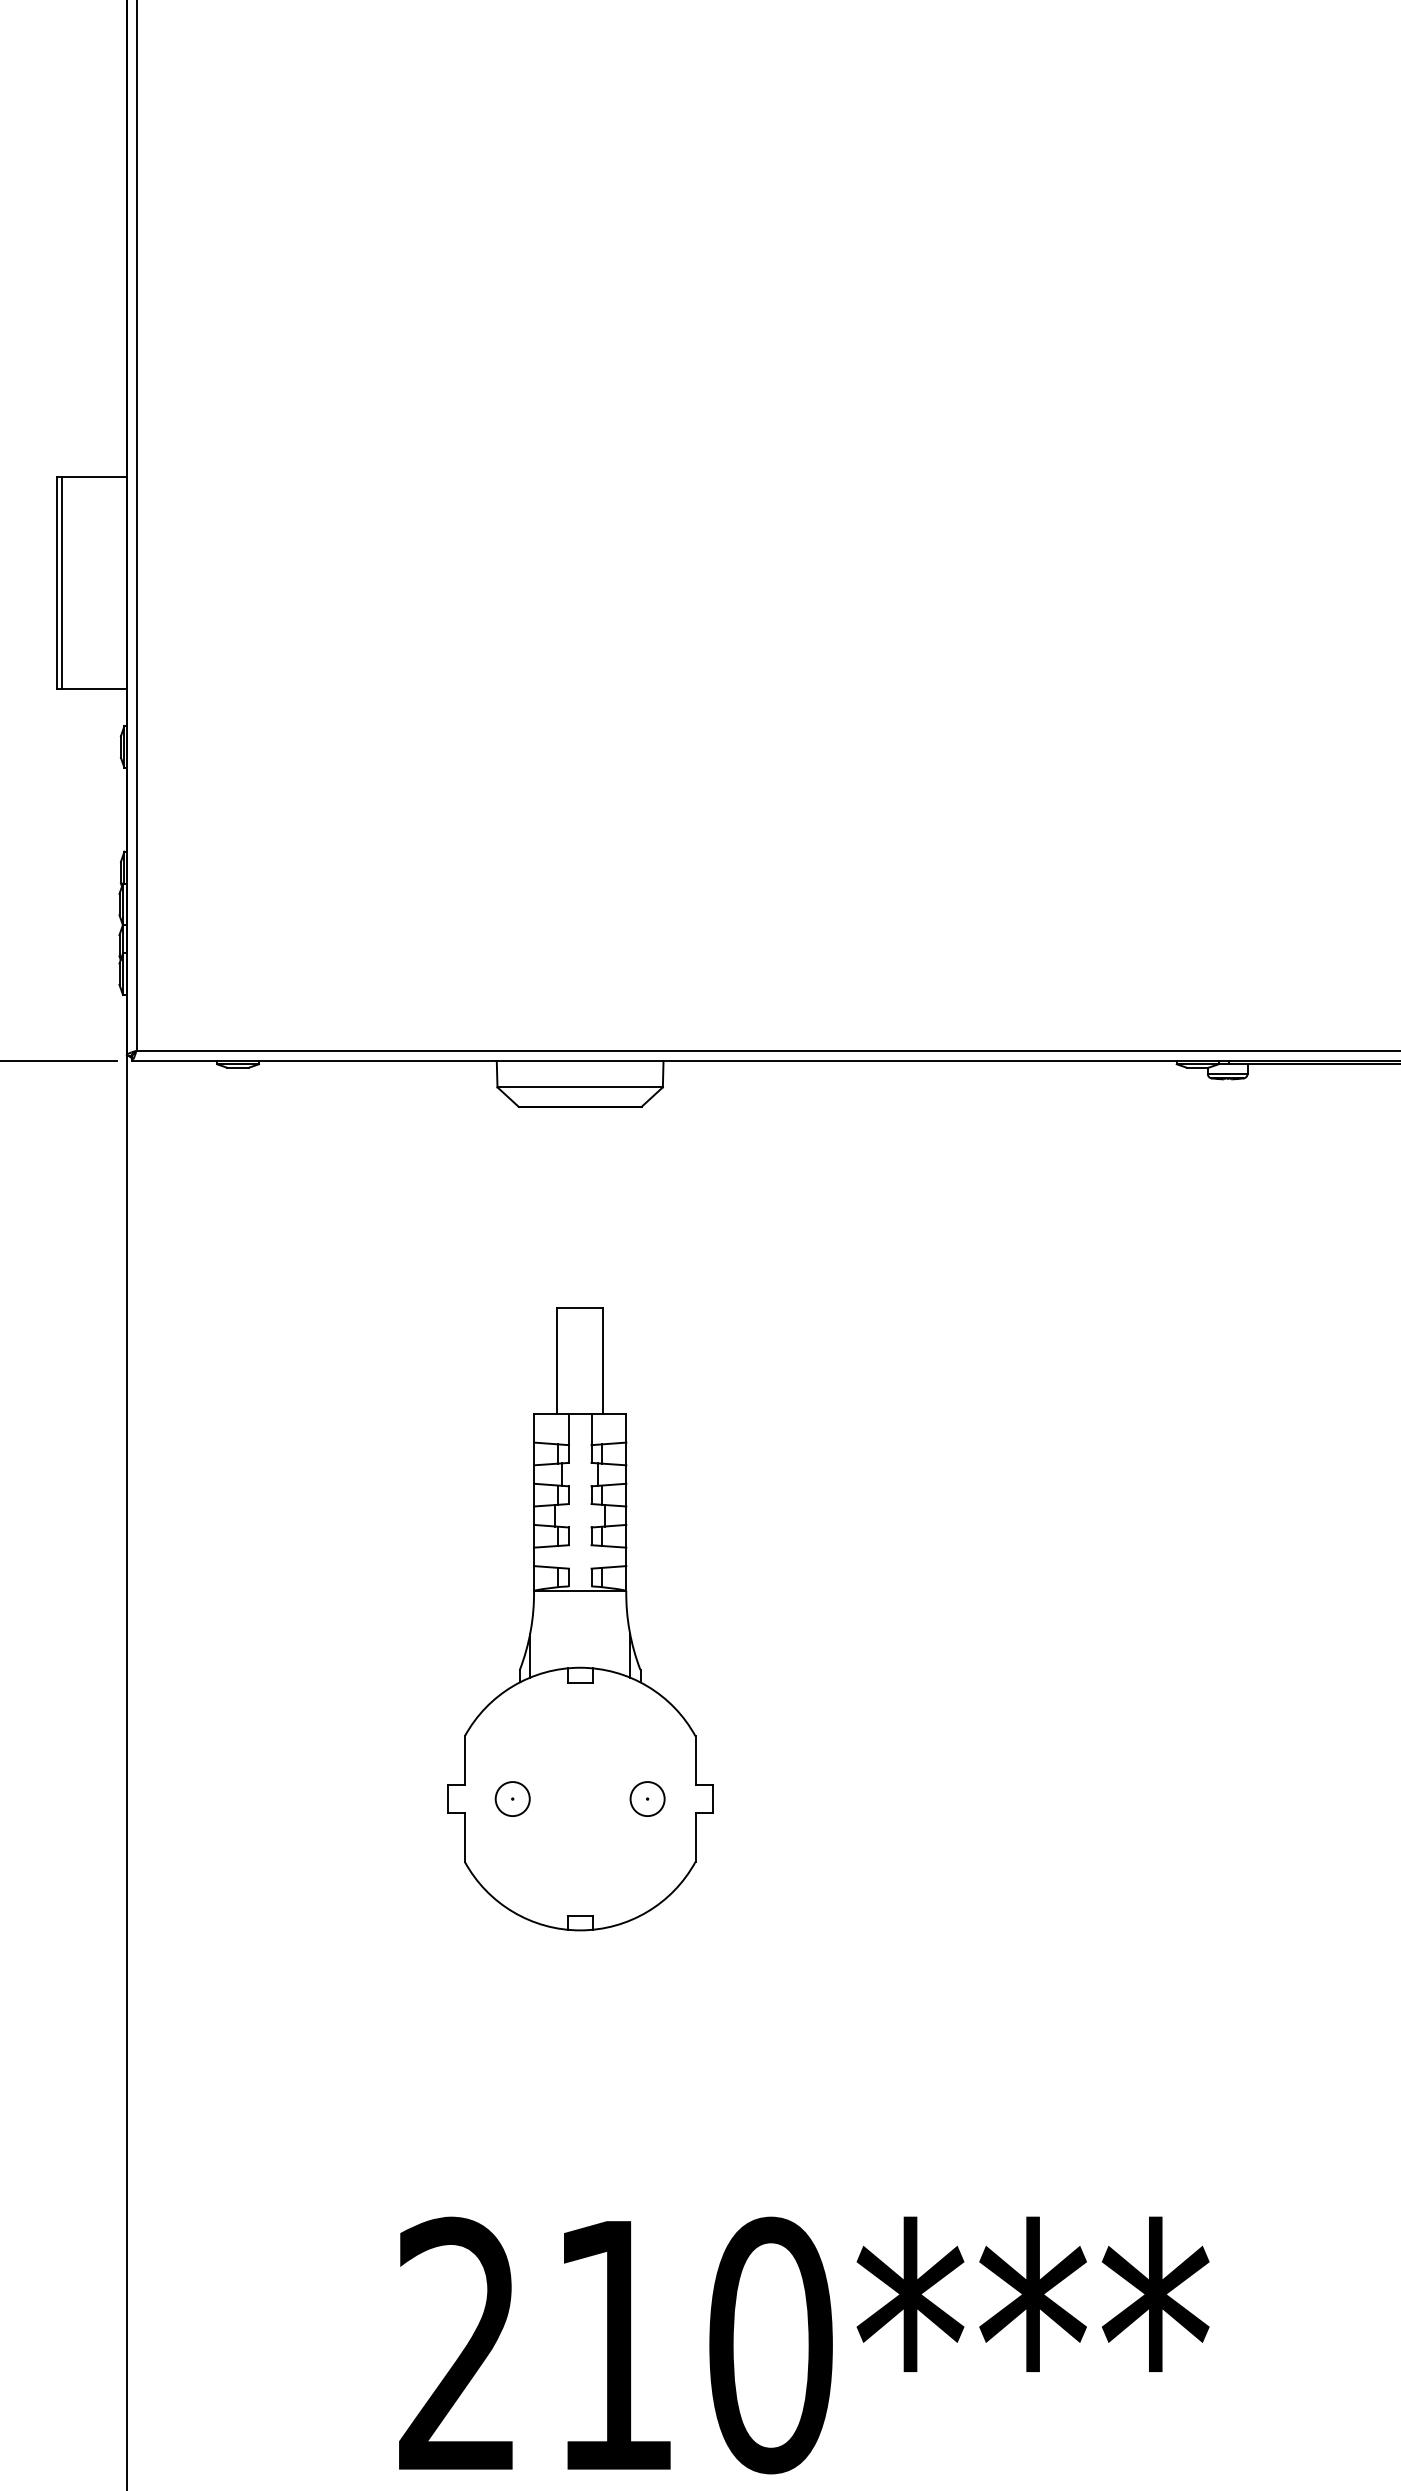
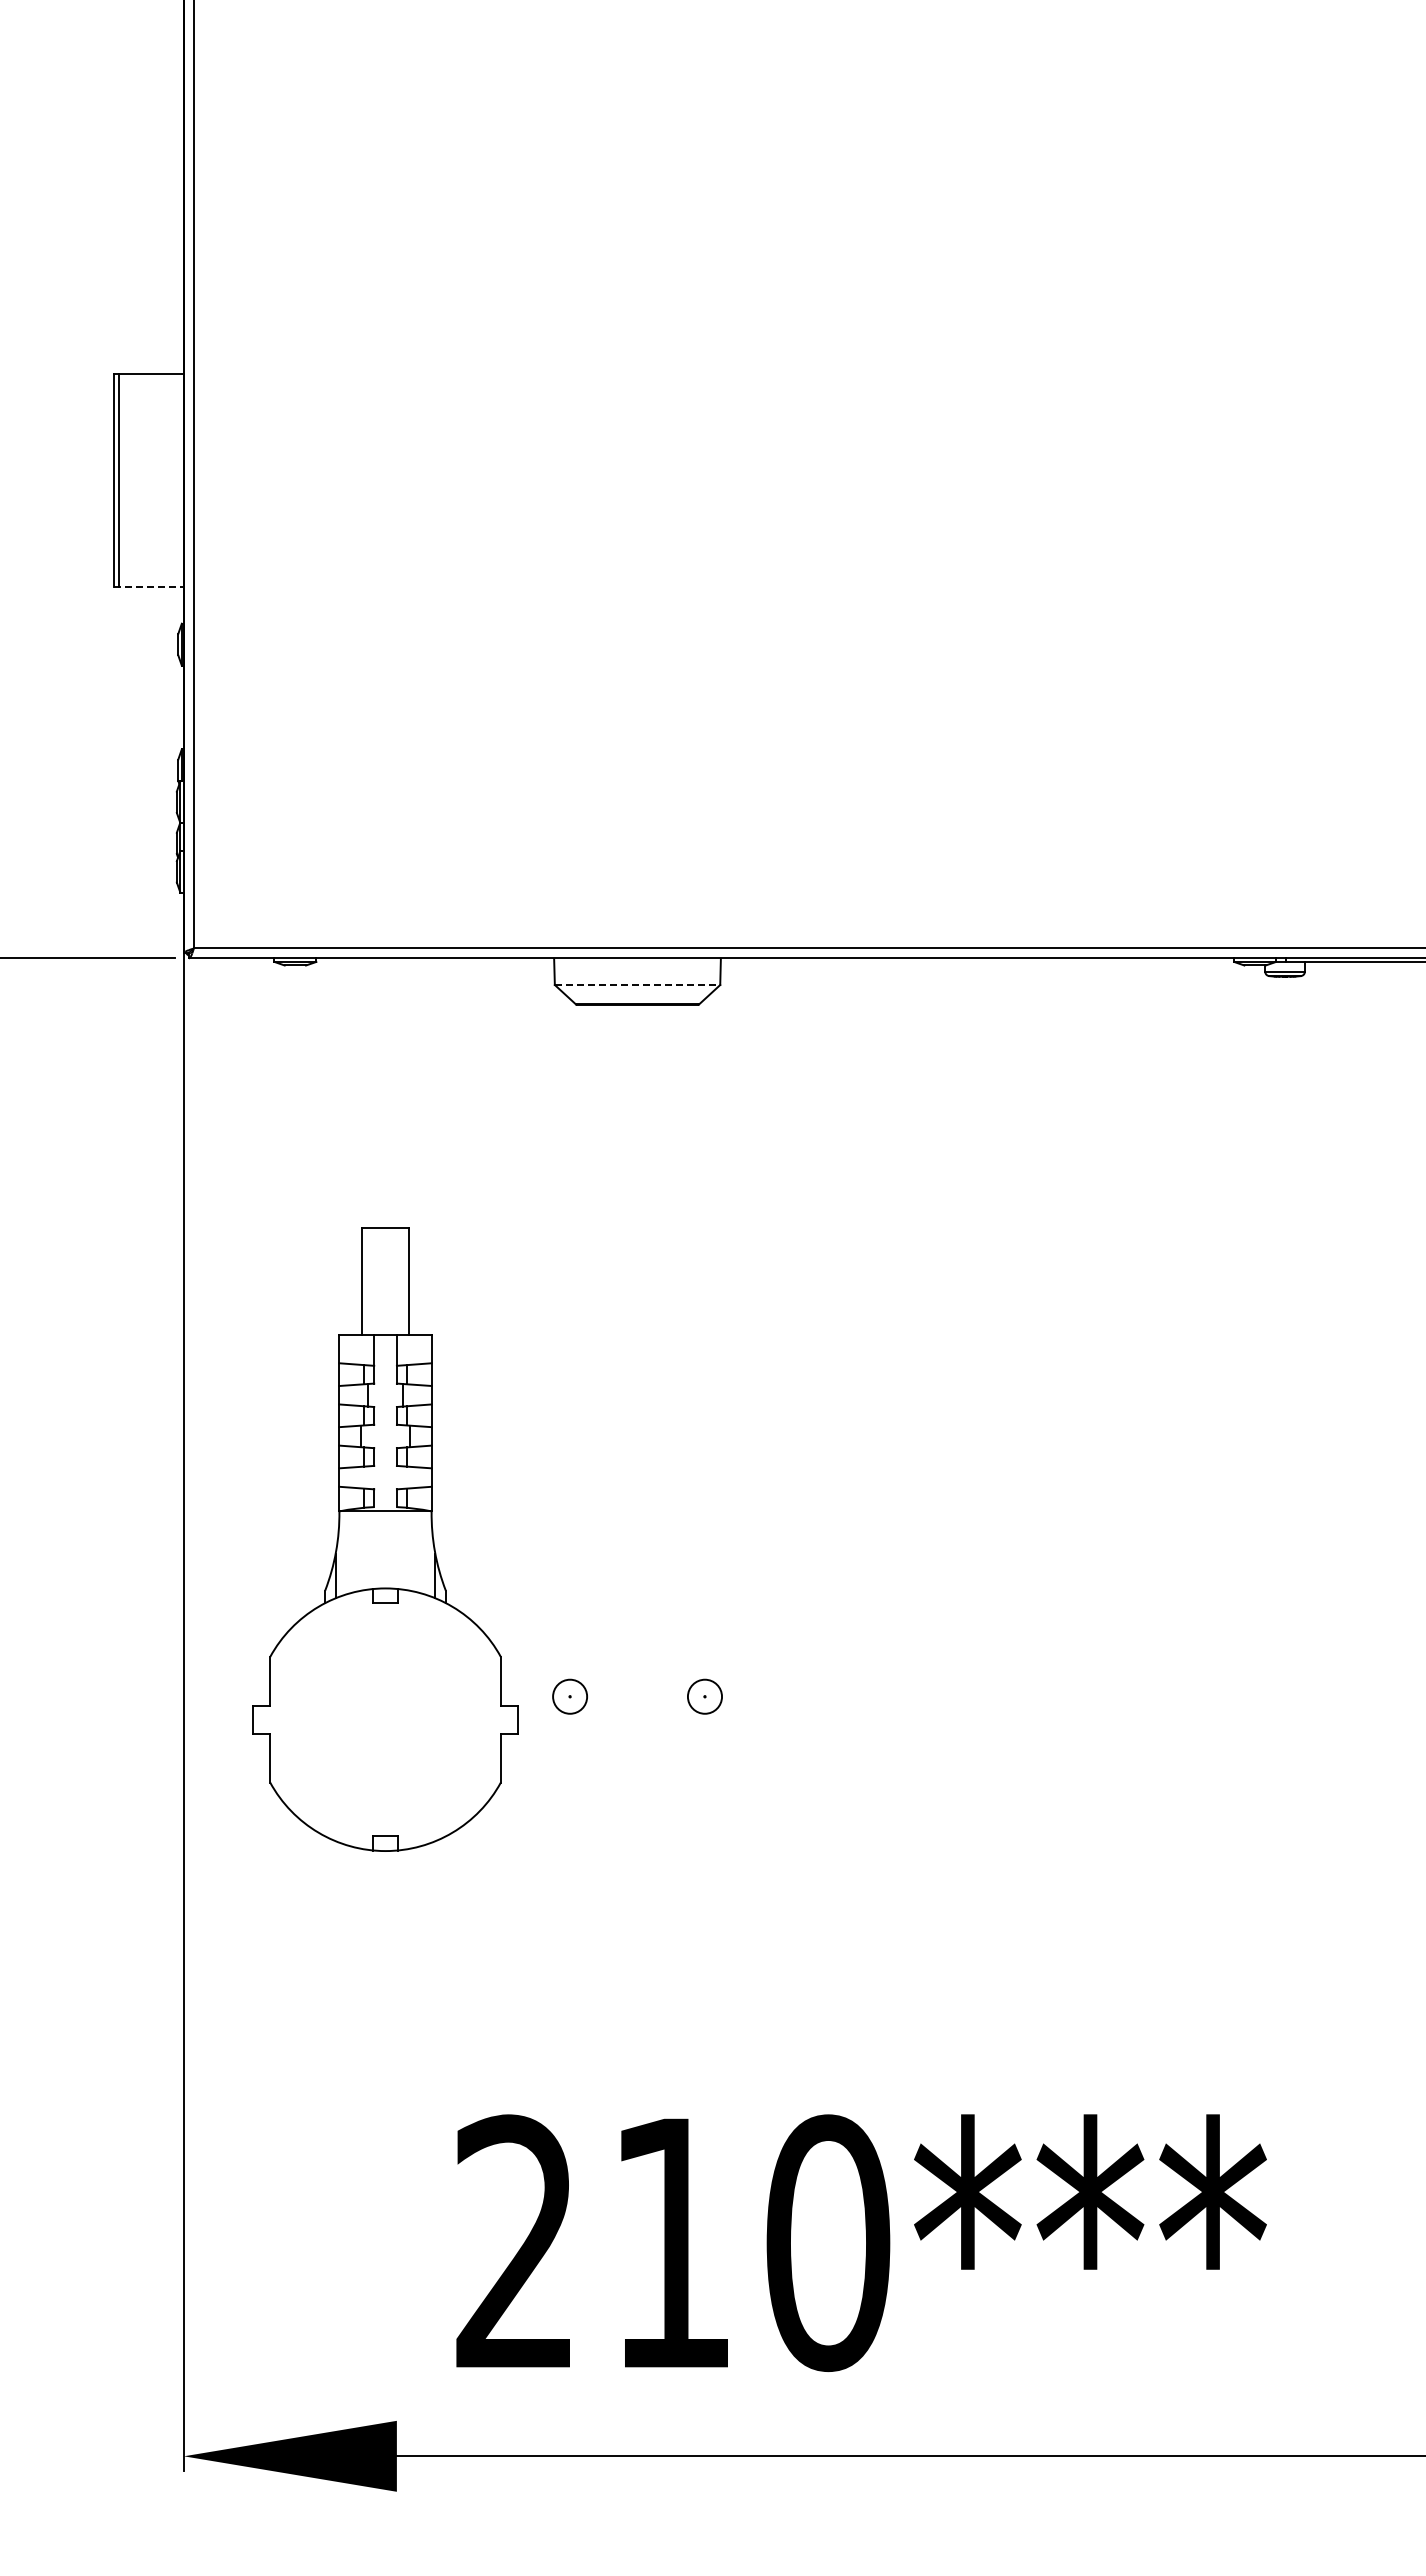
line: (92, 689) -> (149, 587), solid -> dashed
line: (580, 1087) -> (637, 985), solid -> dashed
part: (580, 1618) -> (385, 1539), moved

